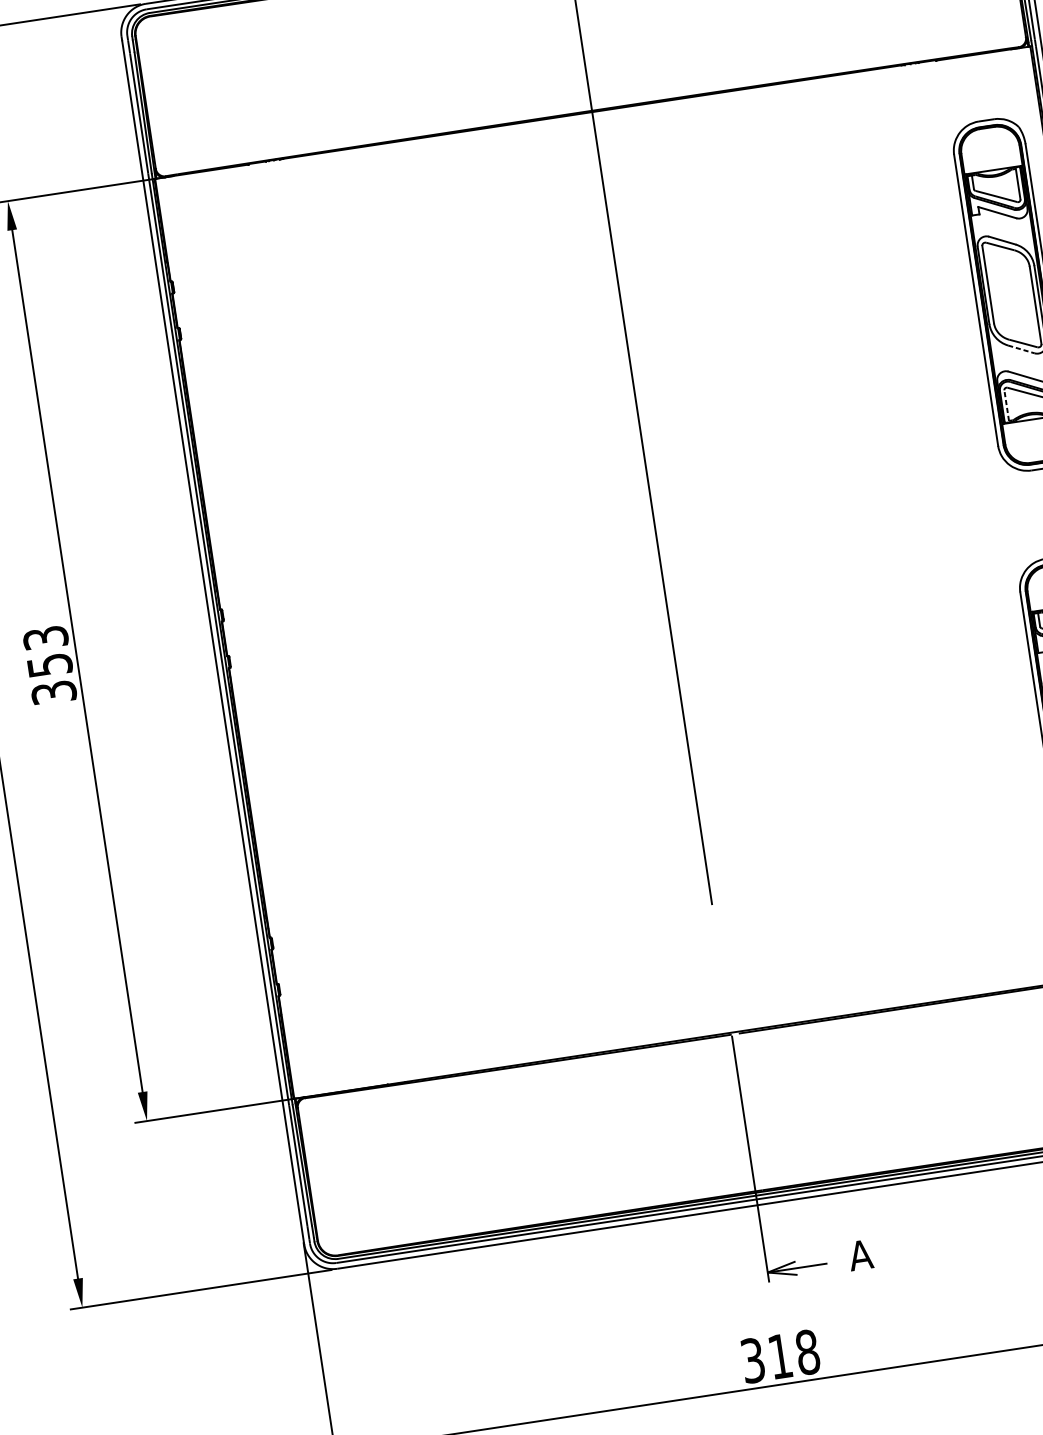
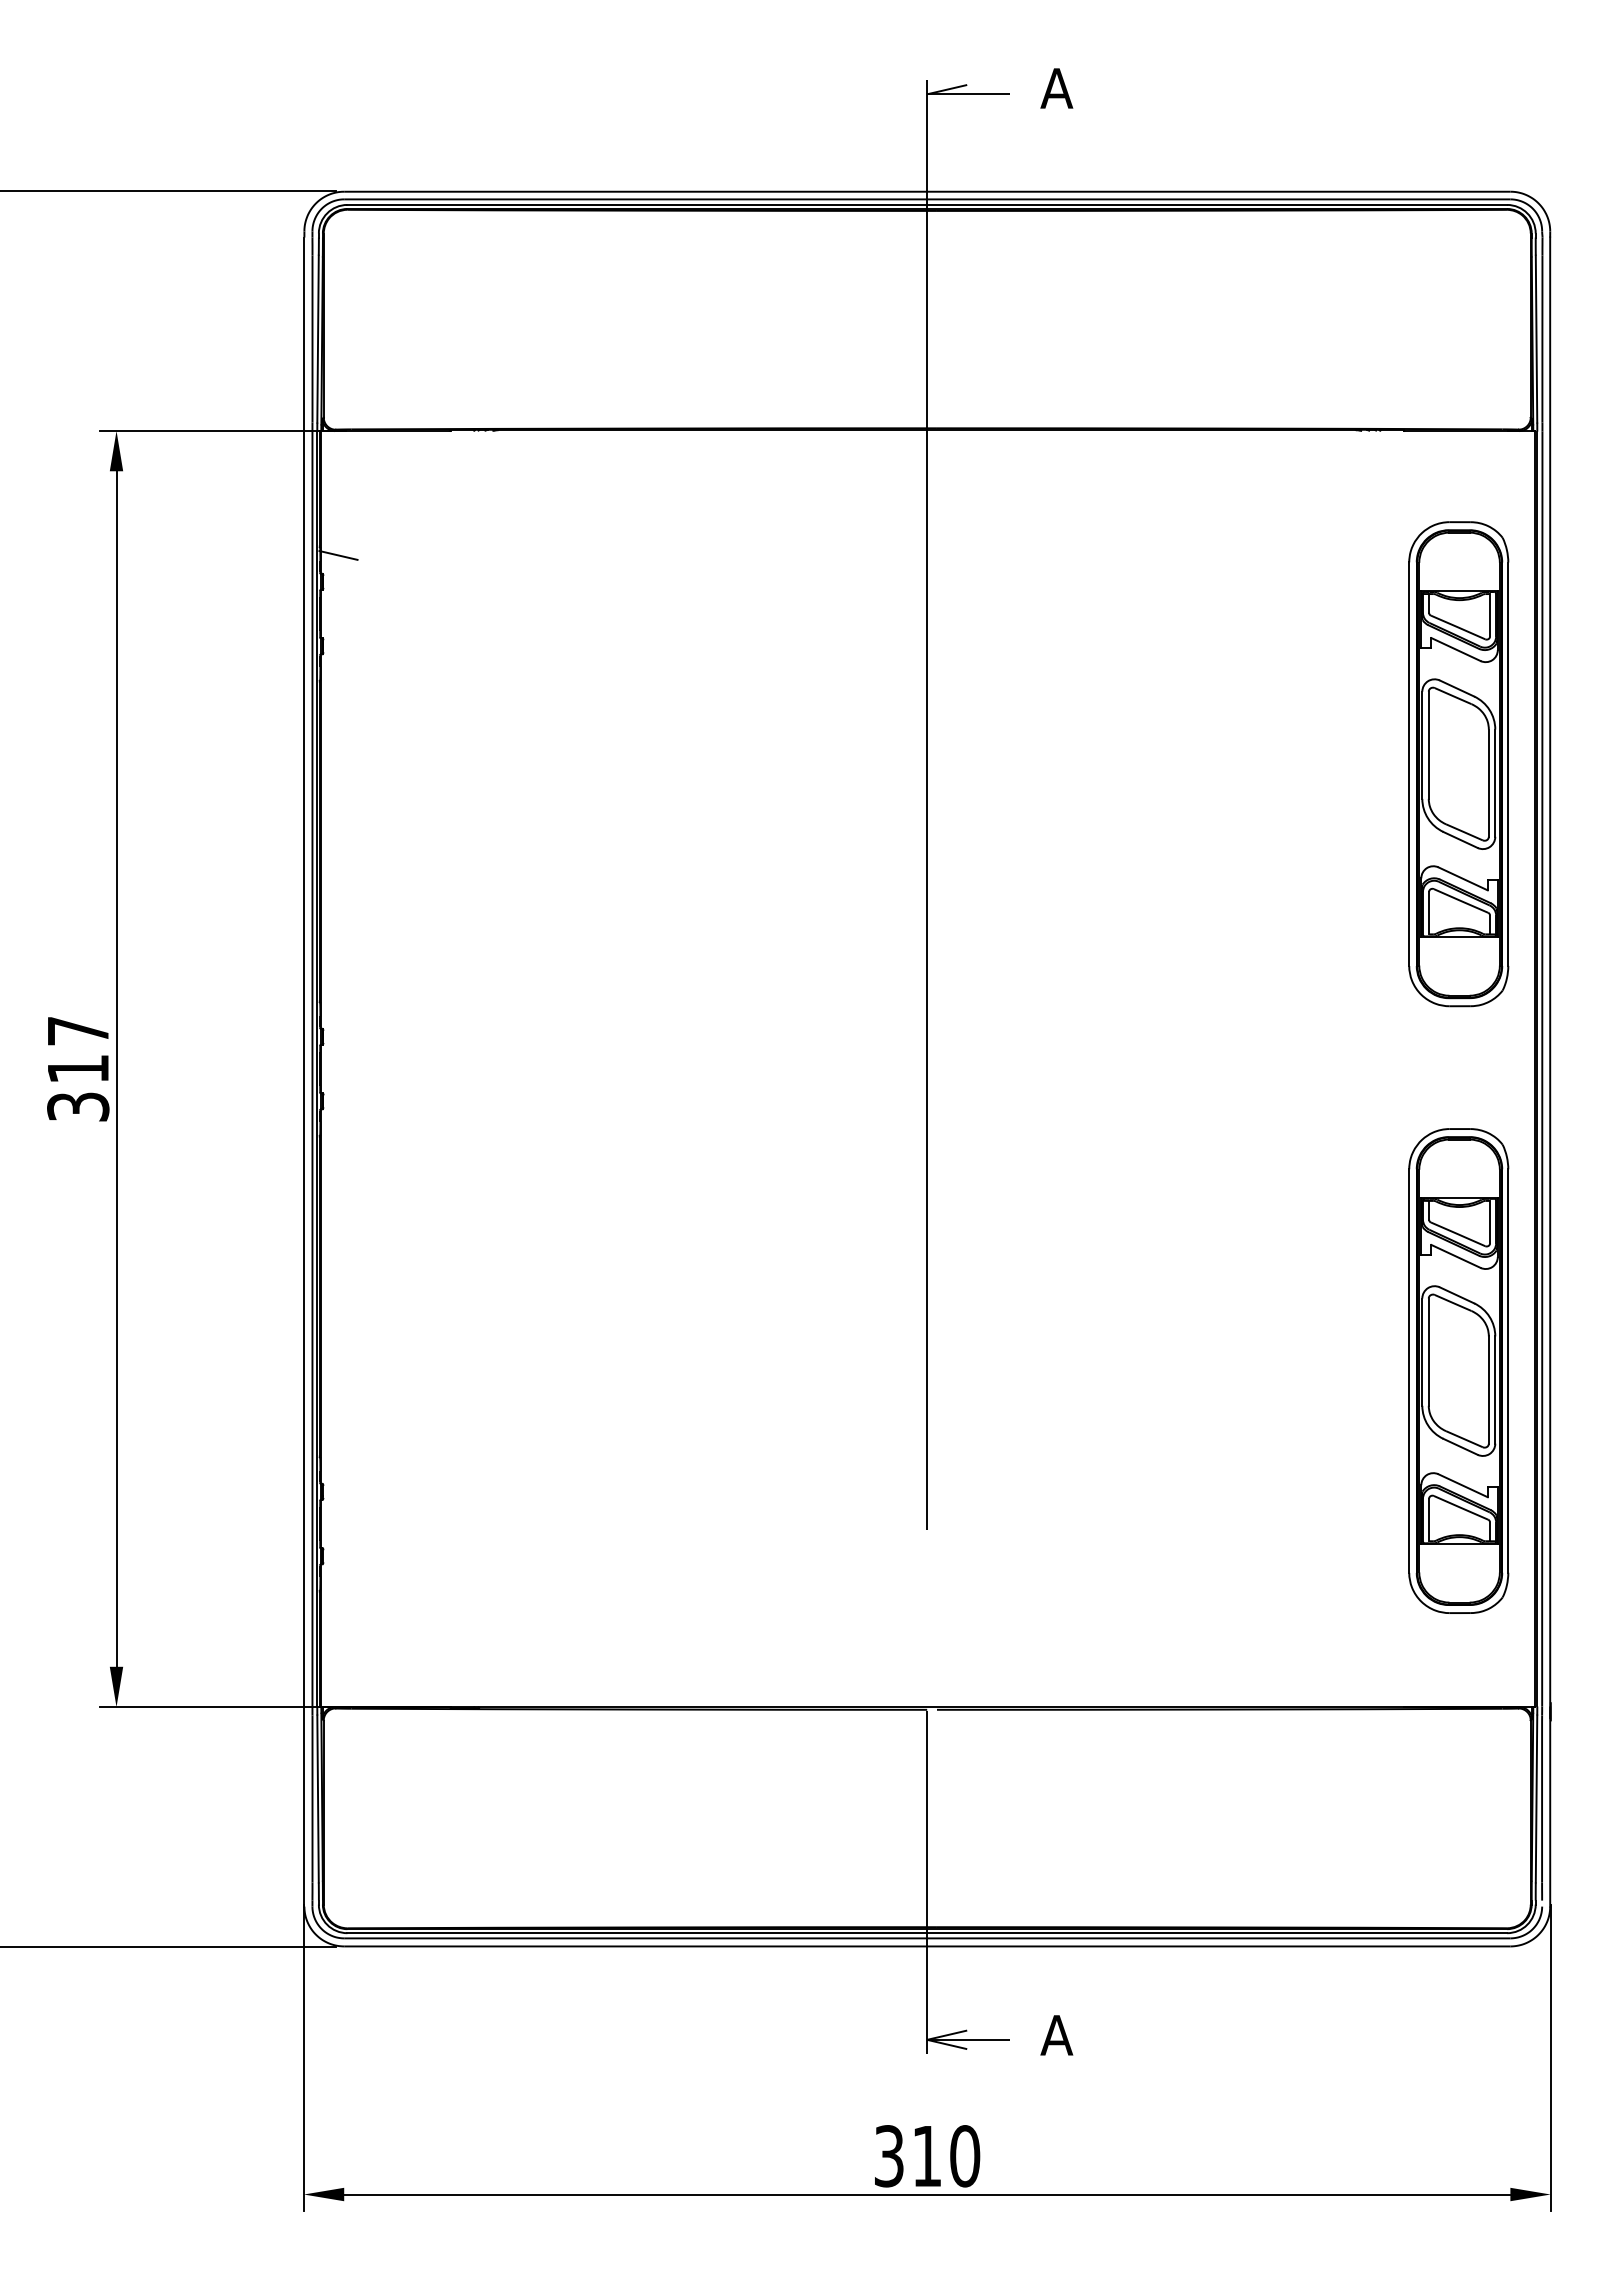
line: (181, 266) -> (338, 555), added
line: (1021, 349) -> (1460, 839), dashed -> solid
line: (1006, 405) -> (1429, 912), dashed -> solid
text: (48, 651) -> (78, 1050), 353 -> 317
text: (808, 1352) -> (965, 2156), 318 -> 310

